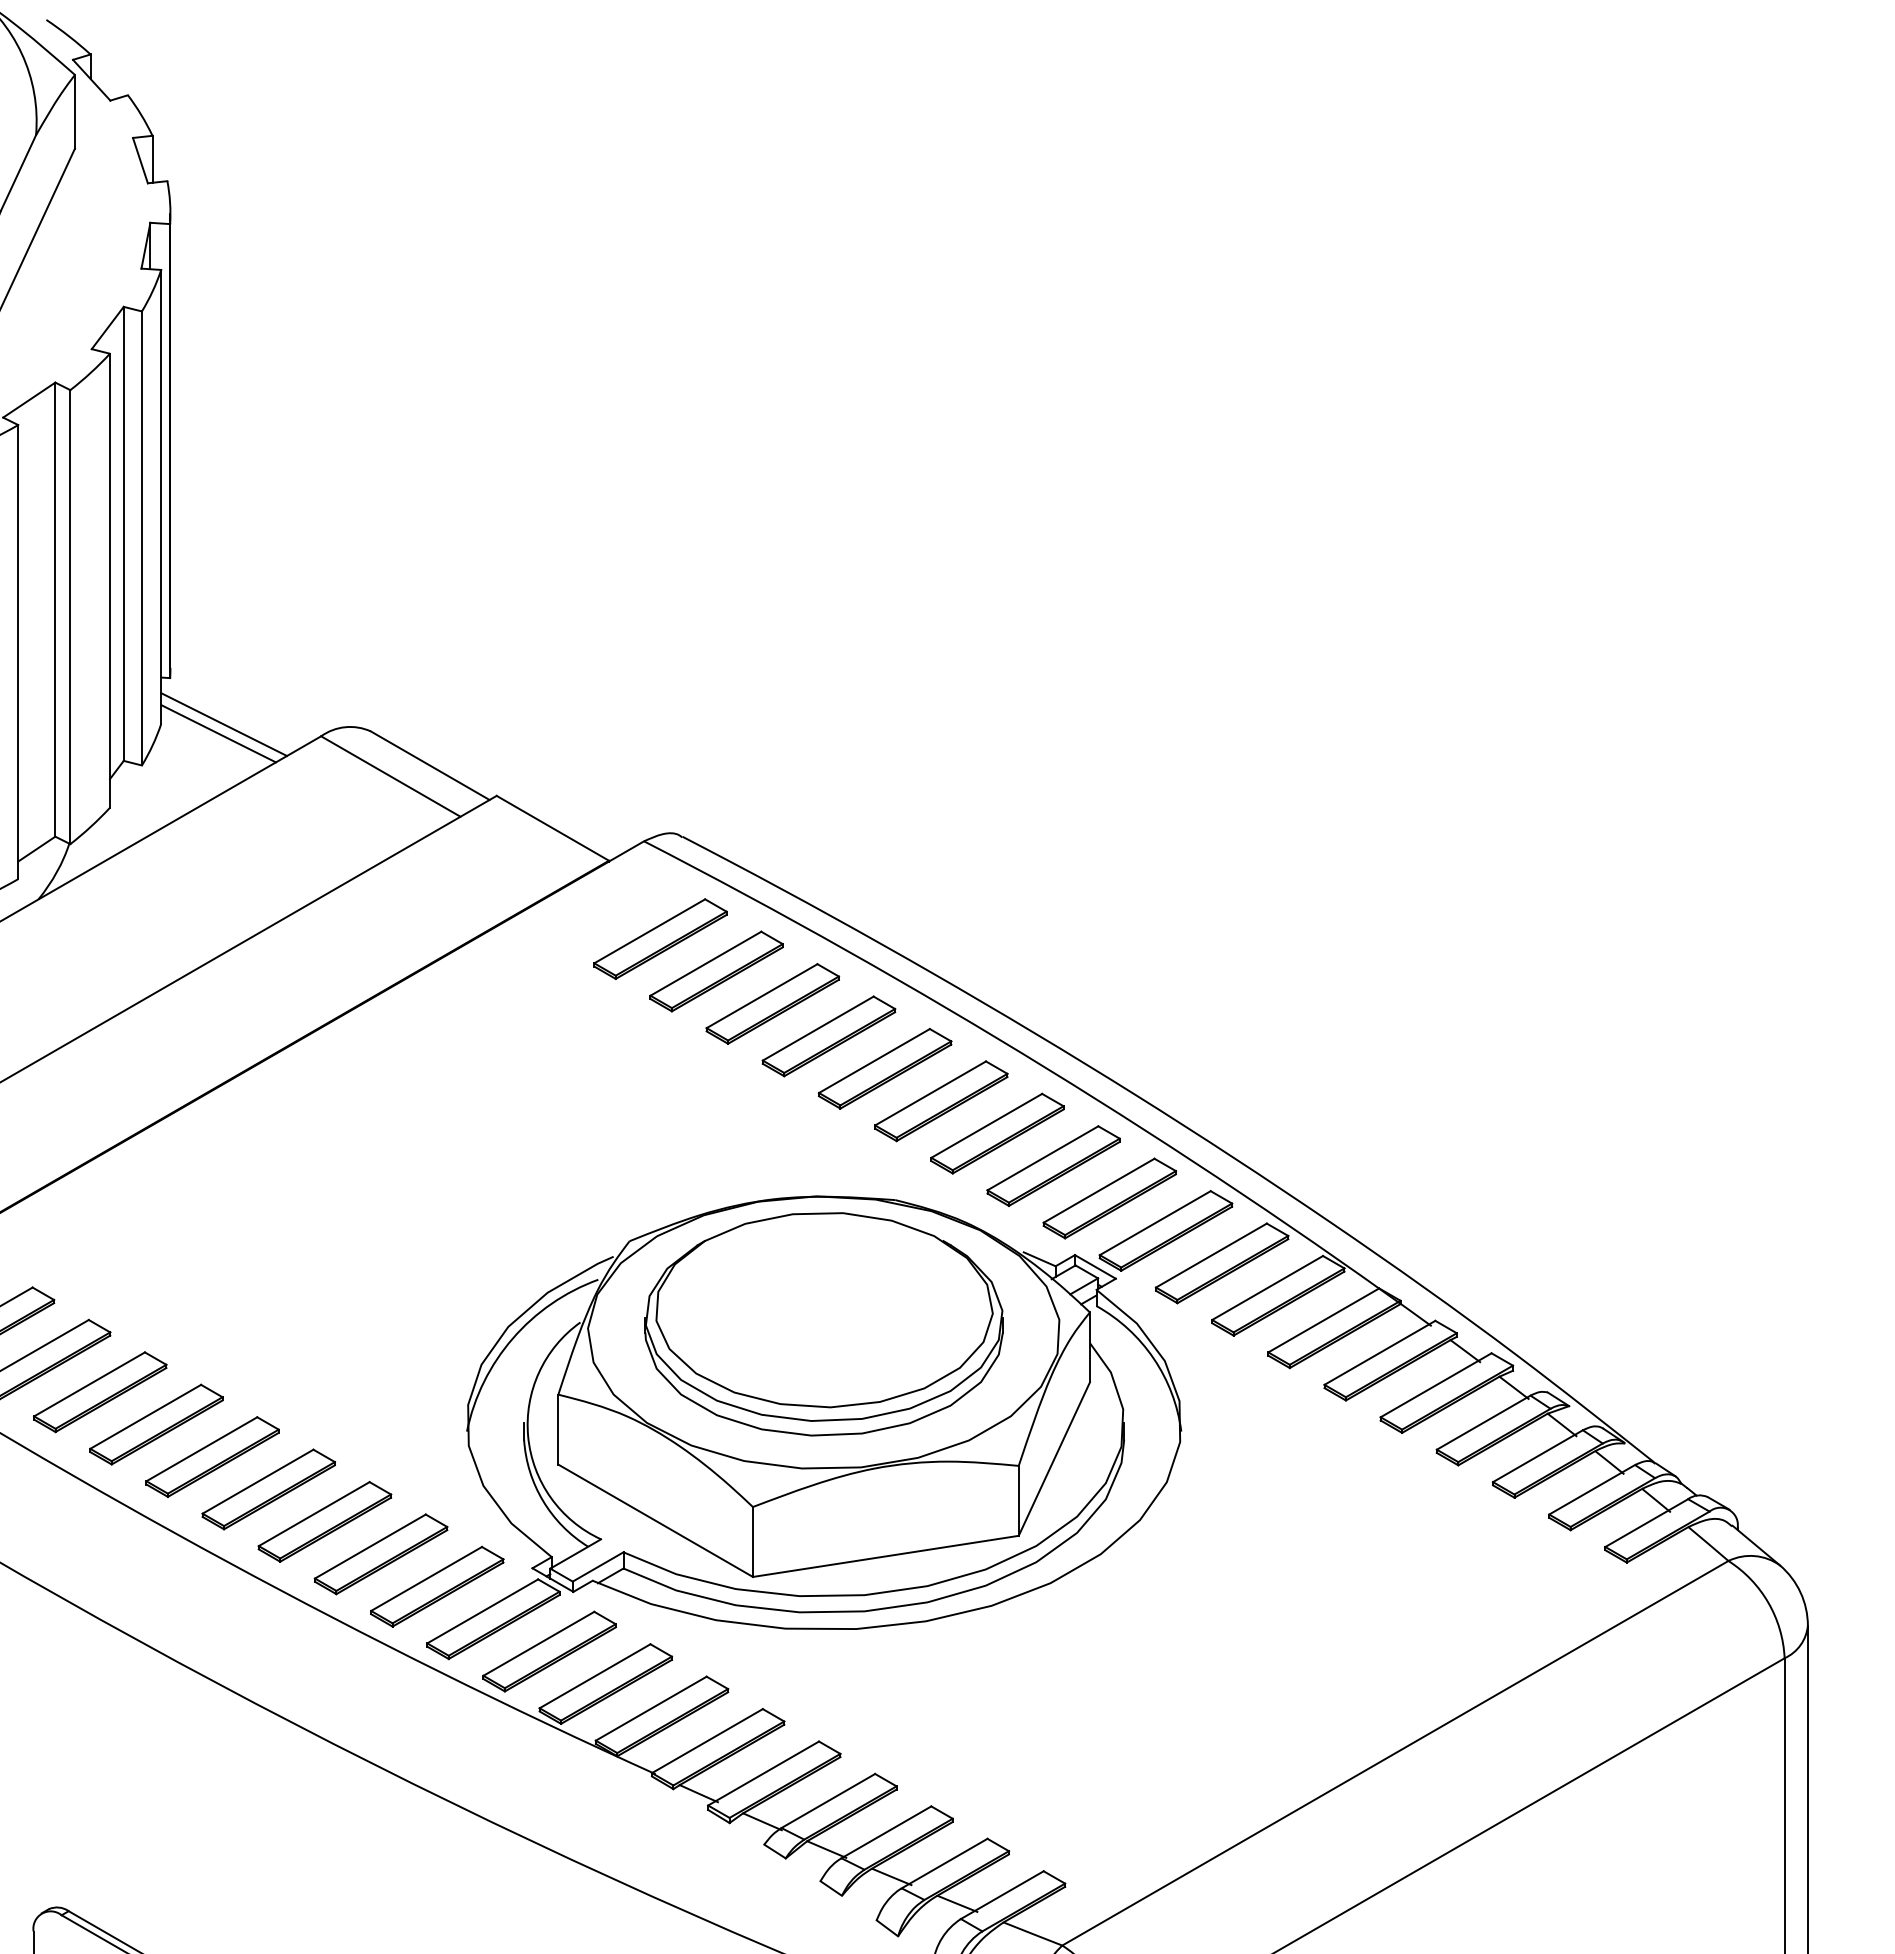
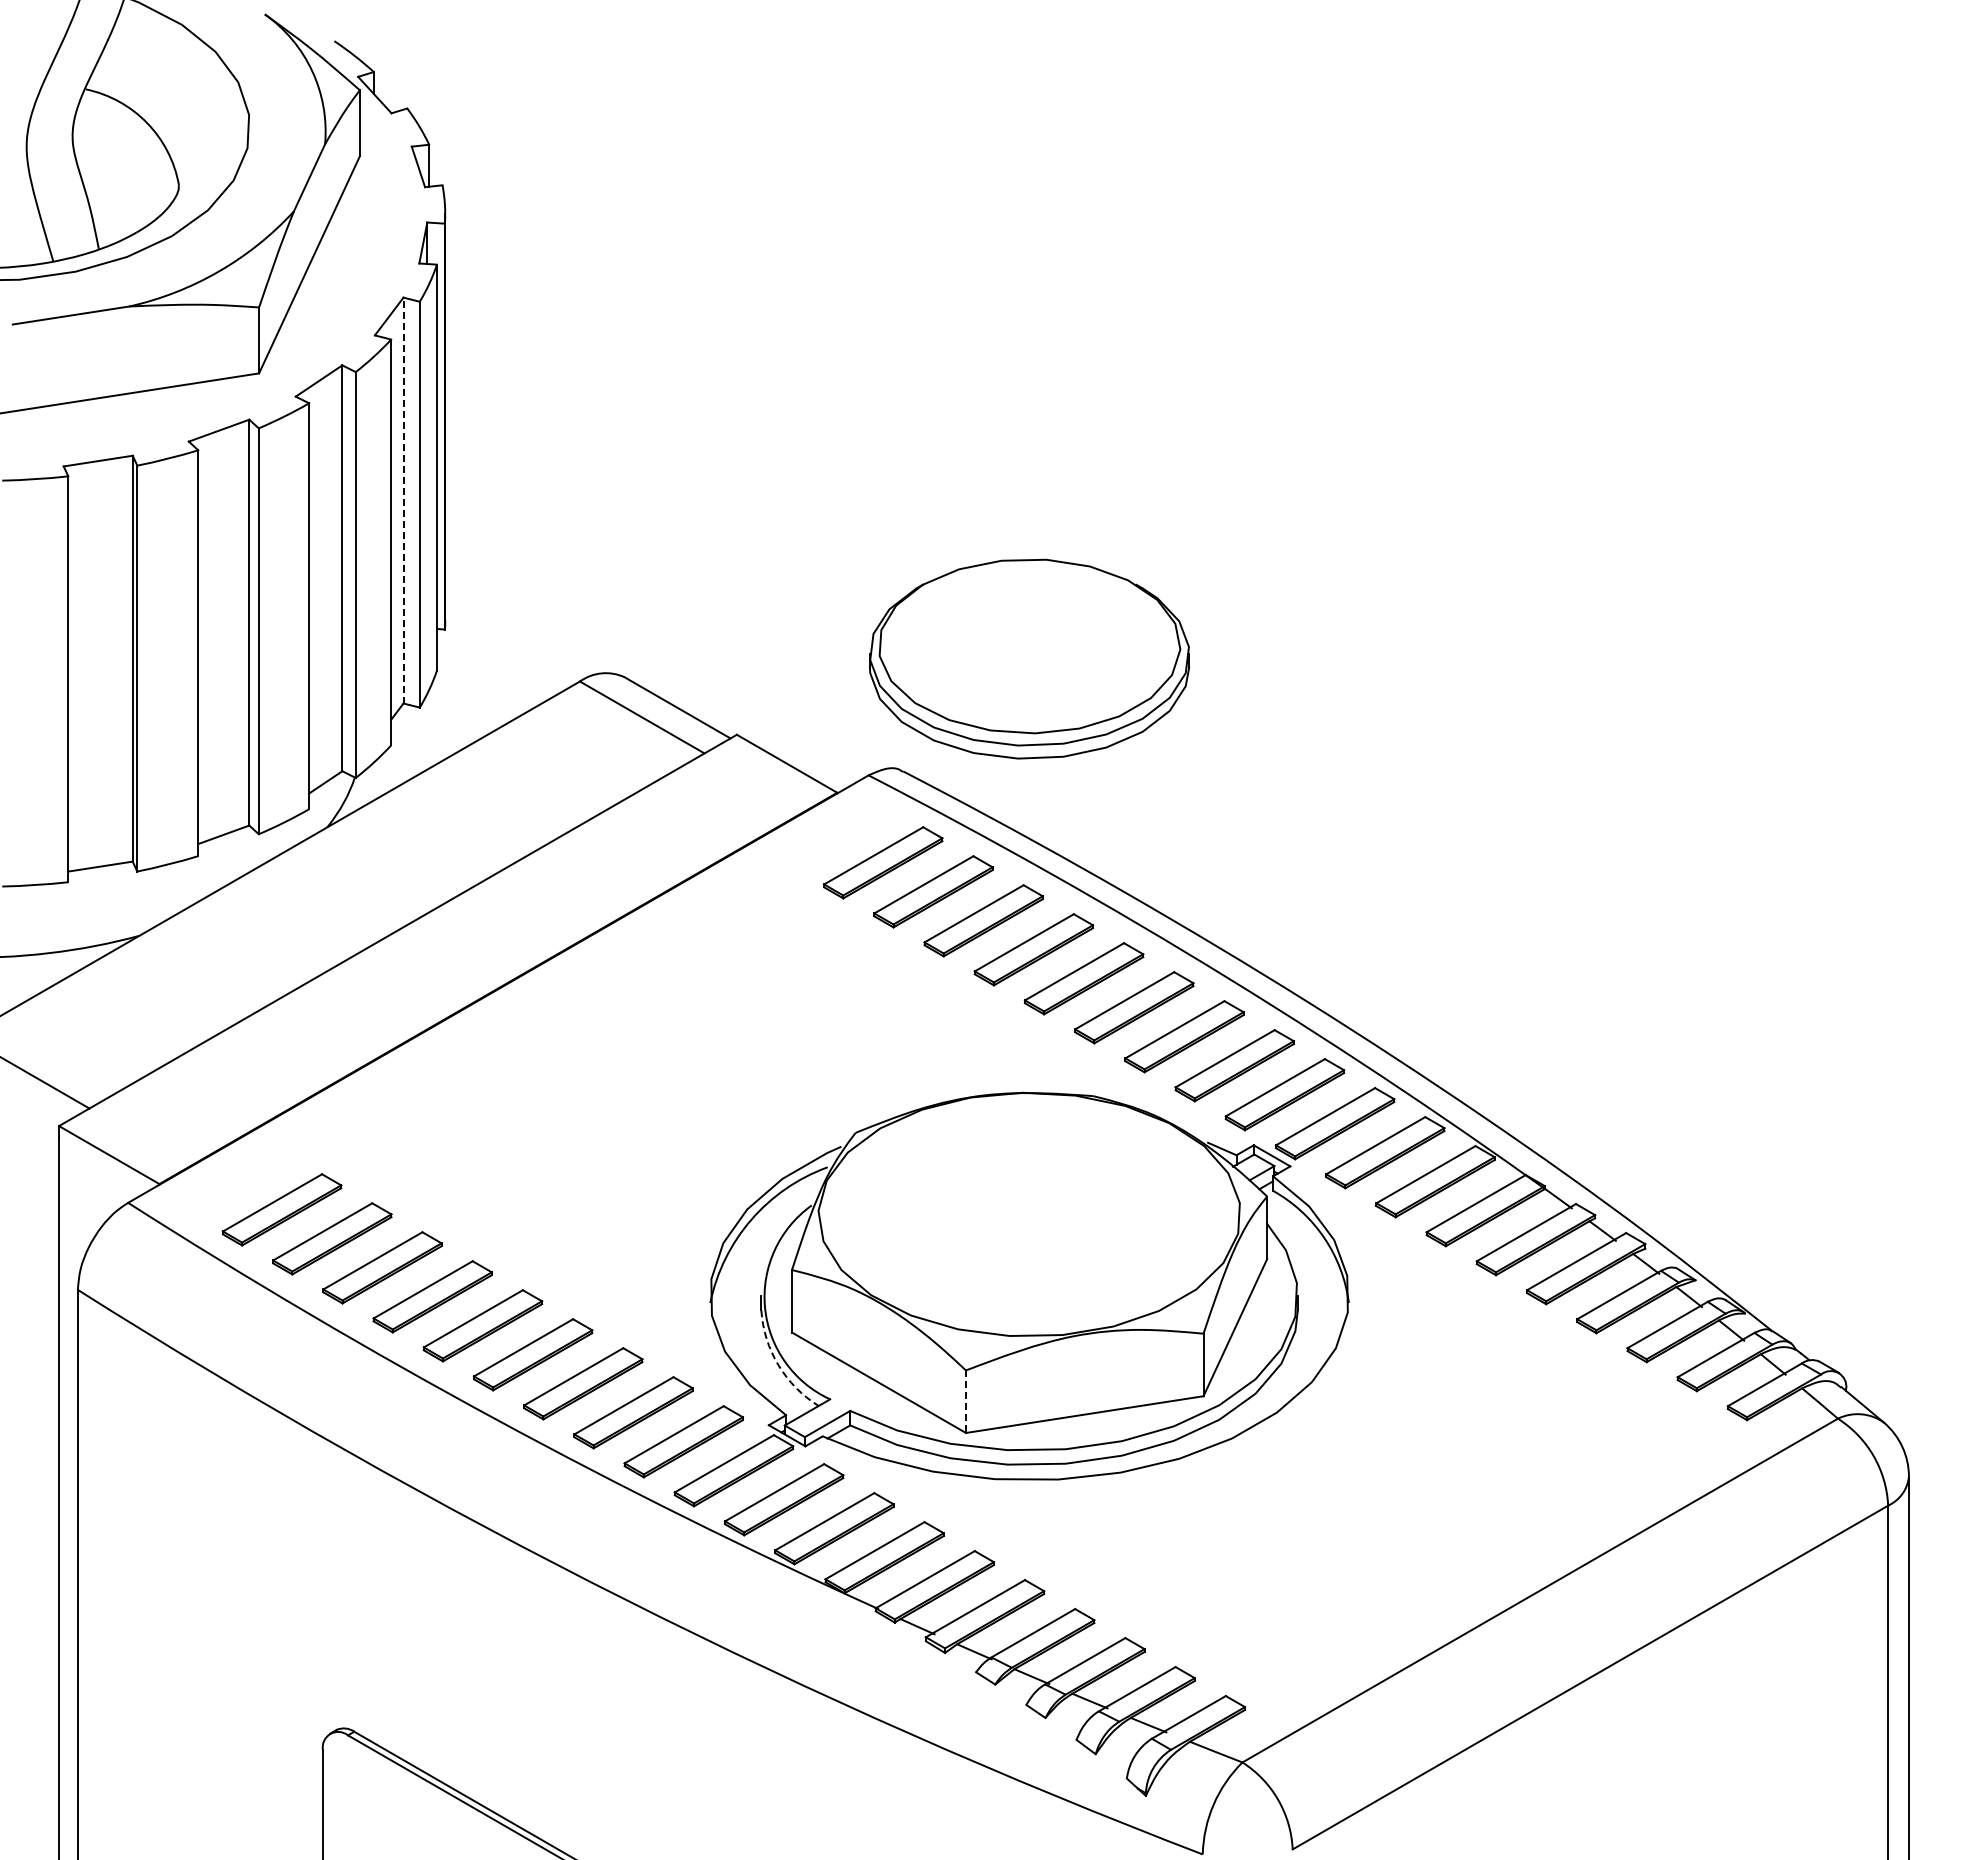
line: (123, 533) -> (403, 500), solid -> dashed
line: (224, 723) -> (493, 670), removed
line: (218, 732) -> (488, 678), removed
part: (824, 1323) -> (1029, 658), moved
arc: (543, 1501) -> (778, 1365), solid -> dashed
line: (752, 1542) -> (965, 1402), solid -> dashed

